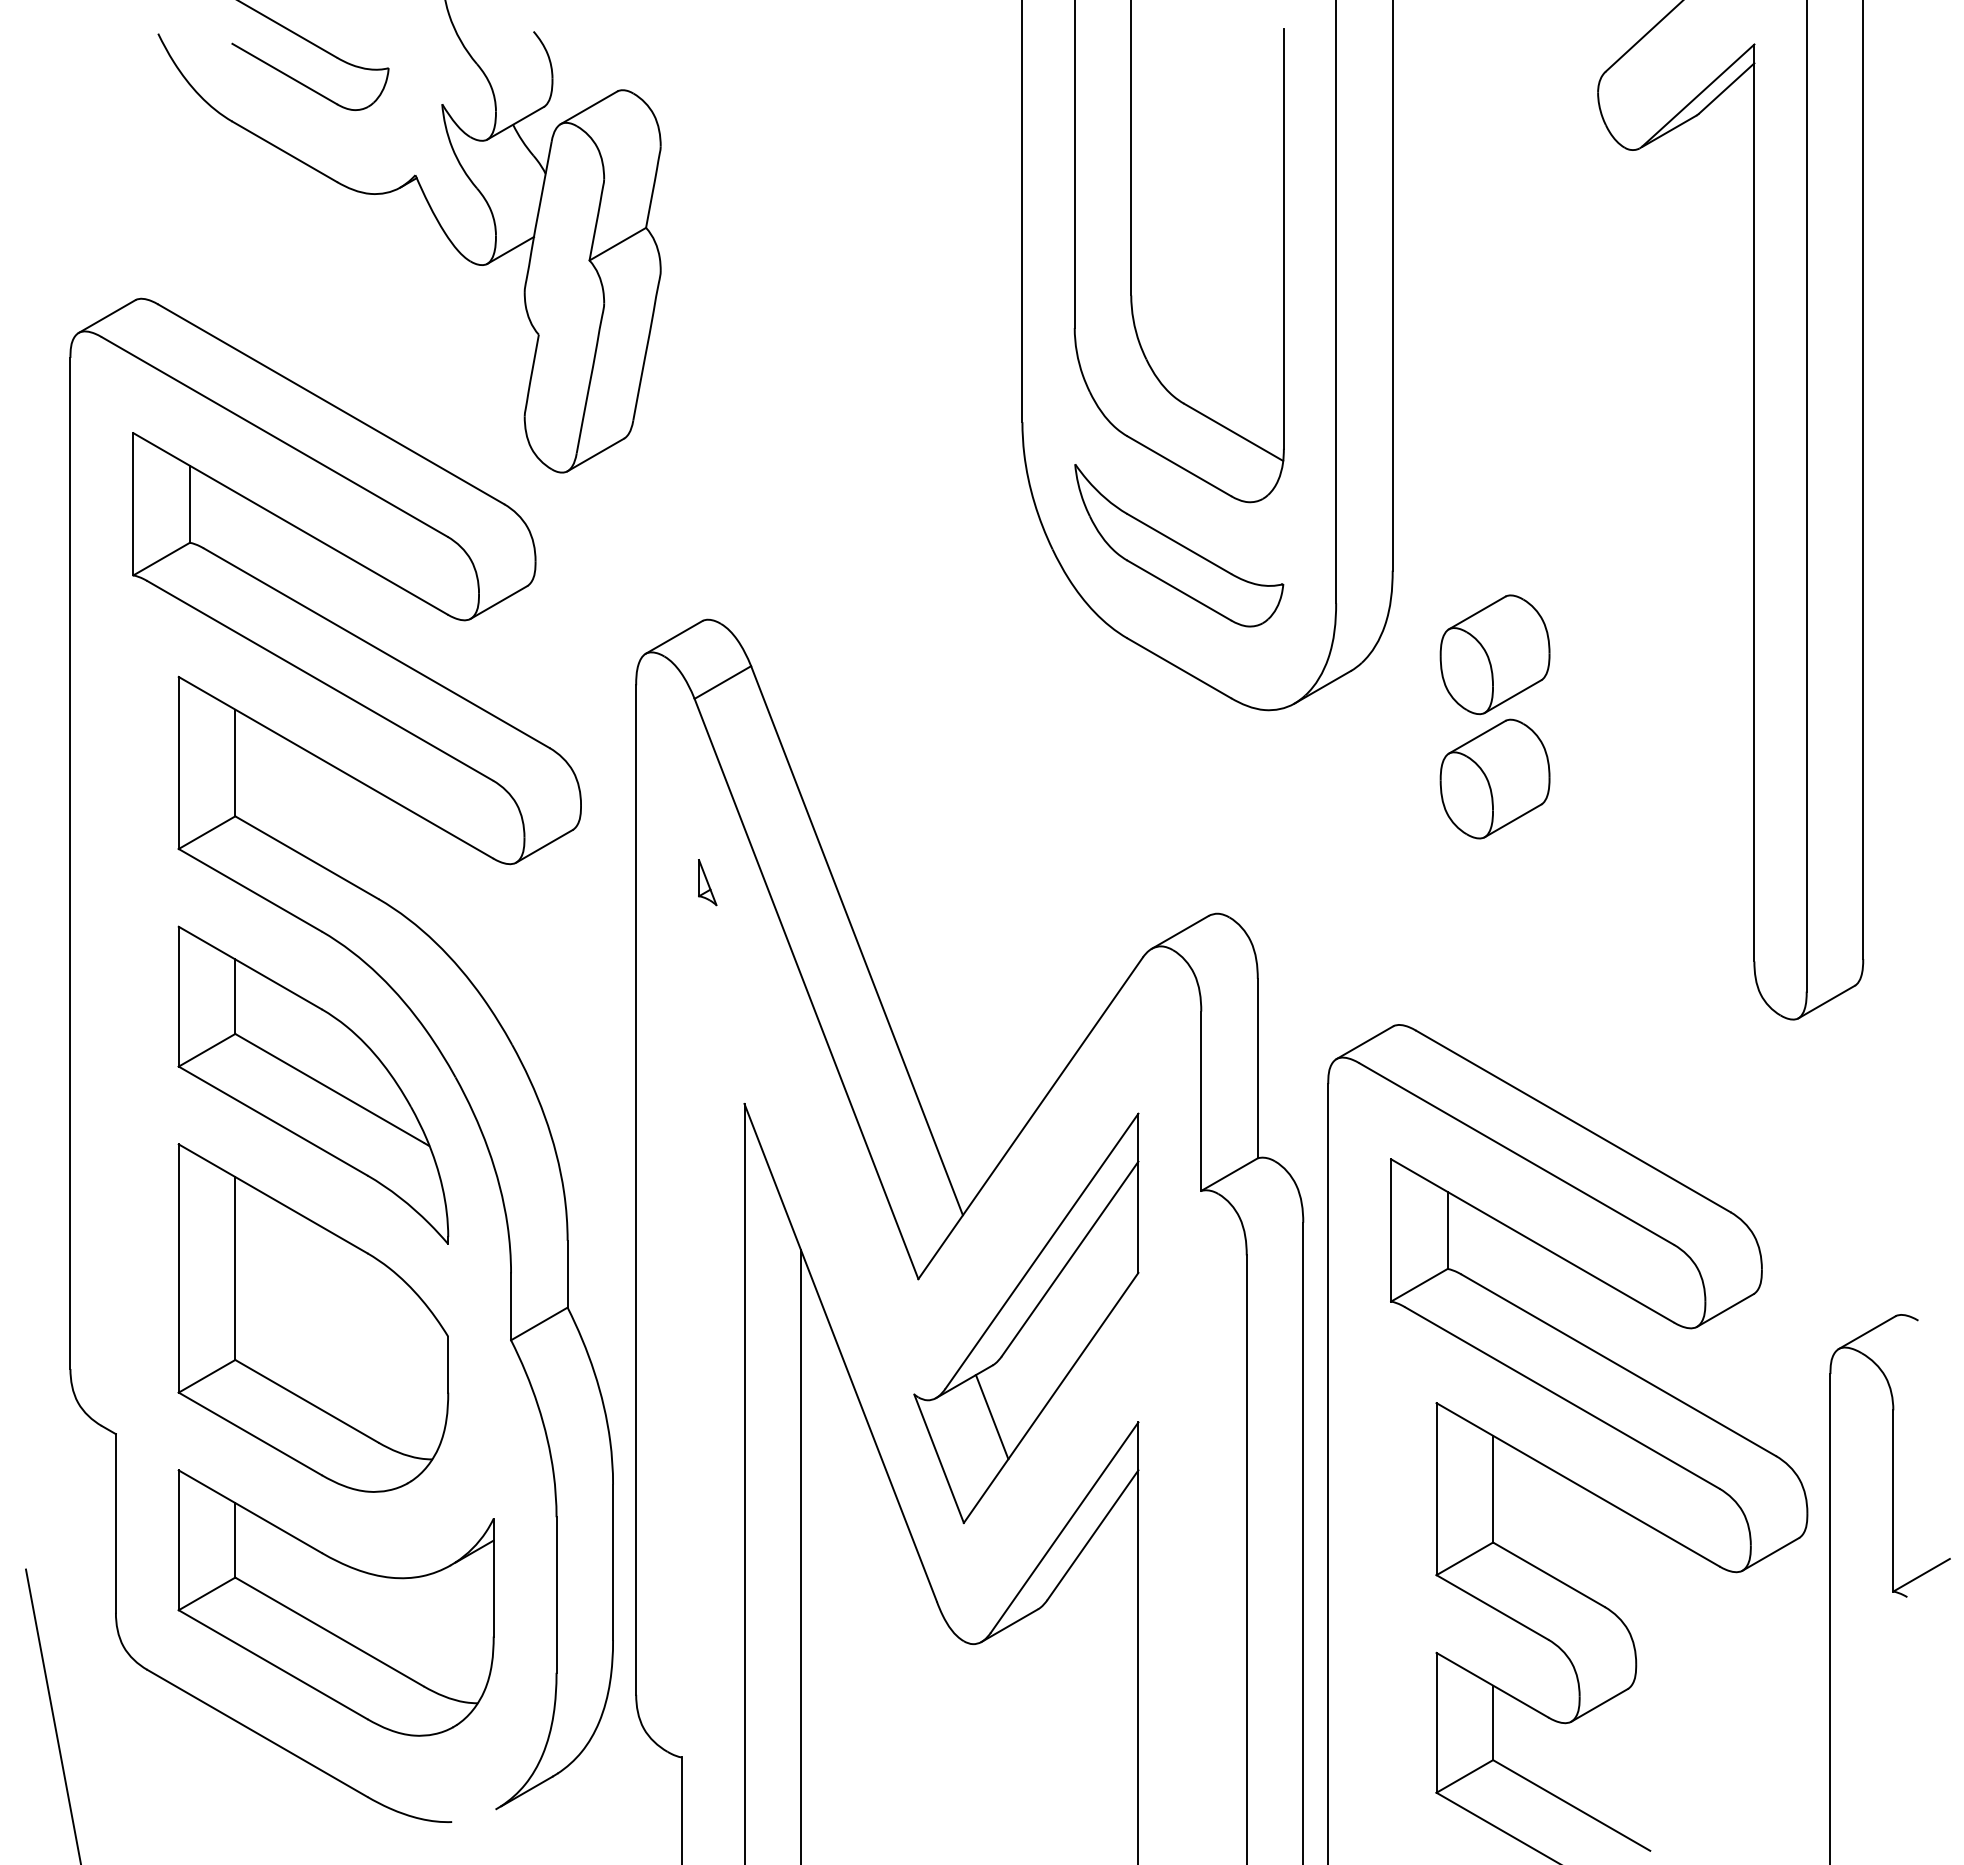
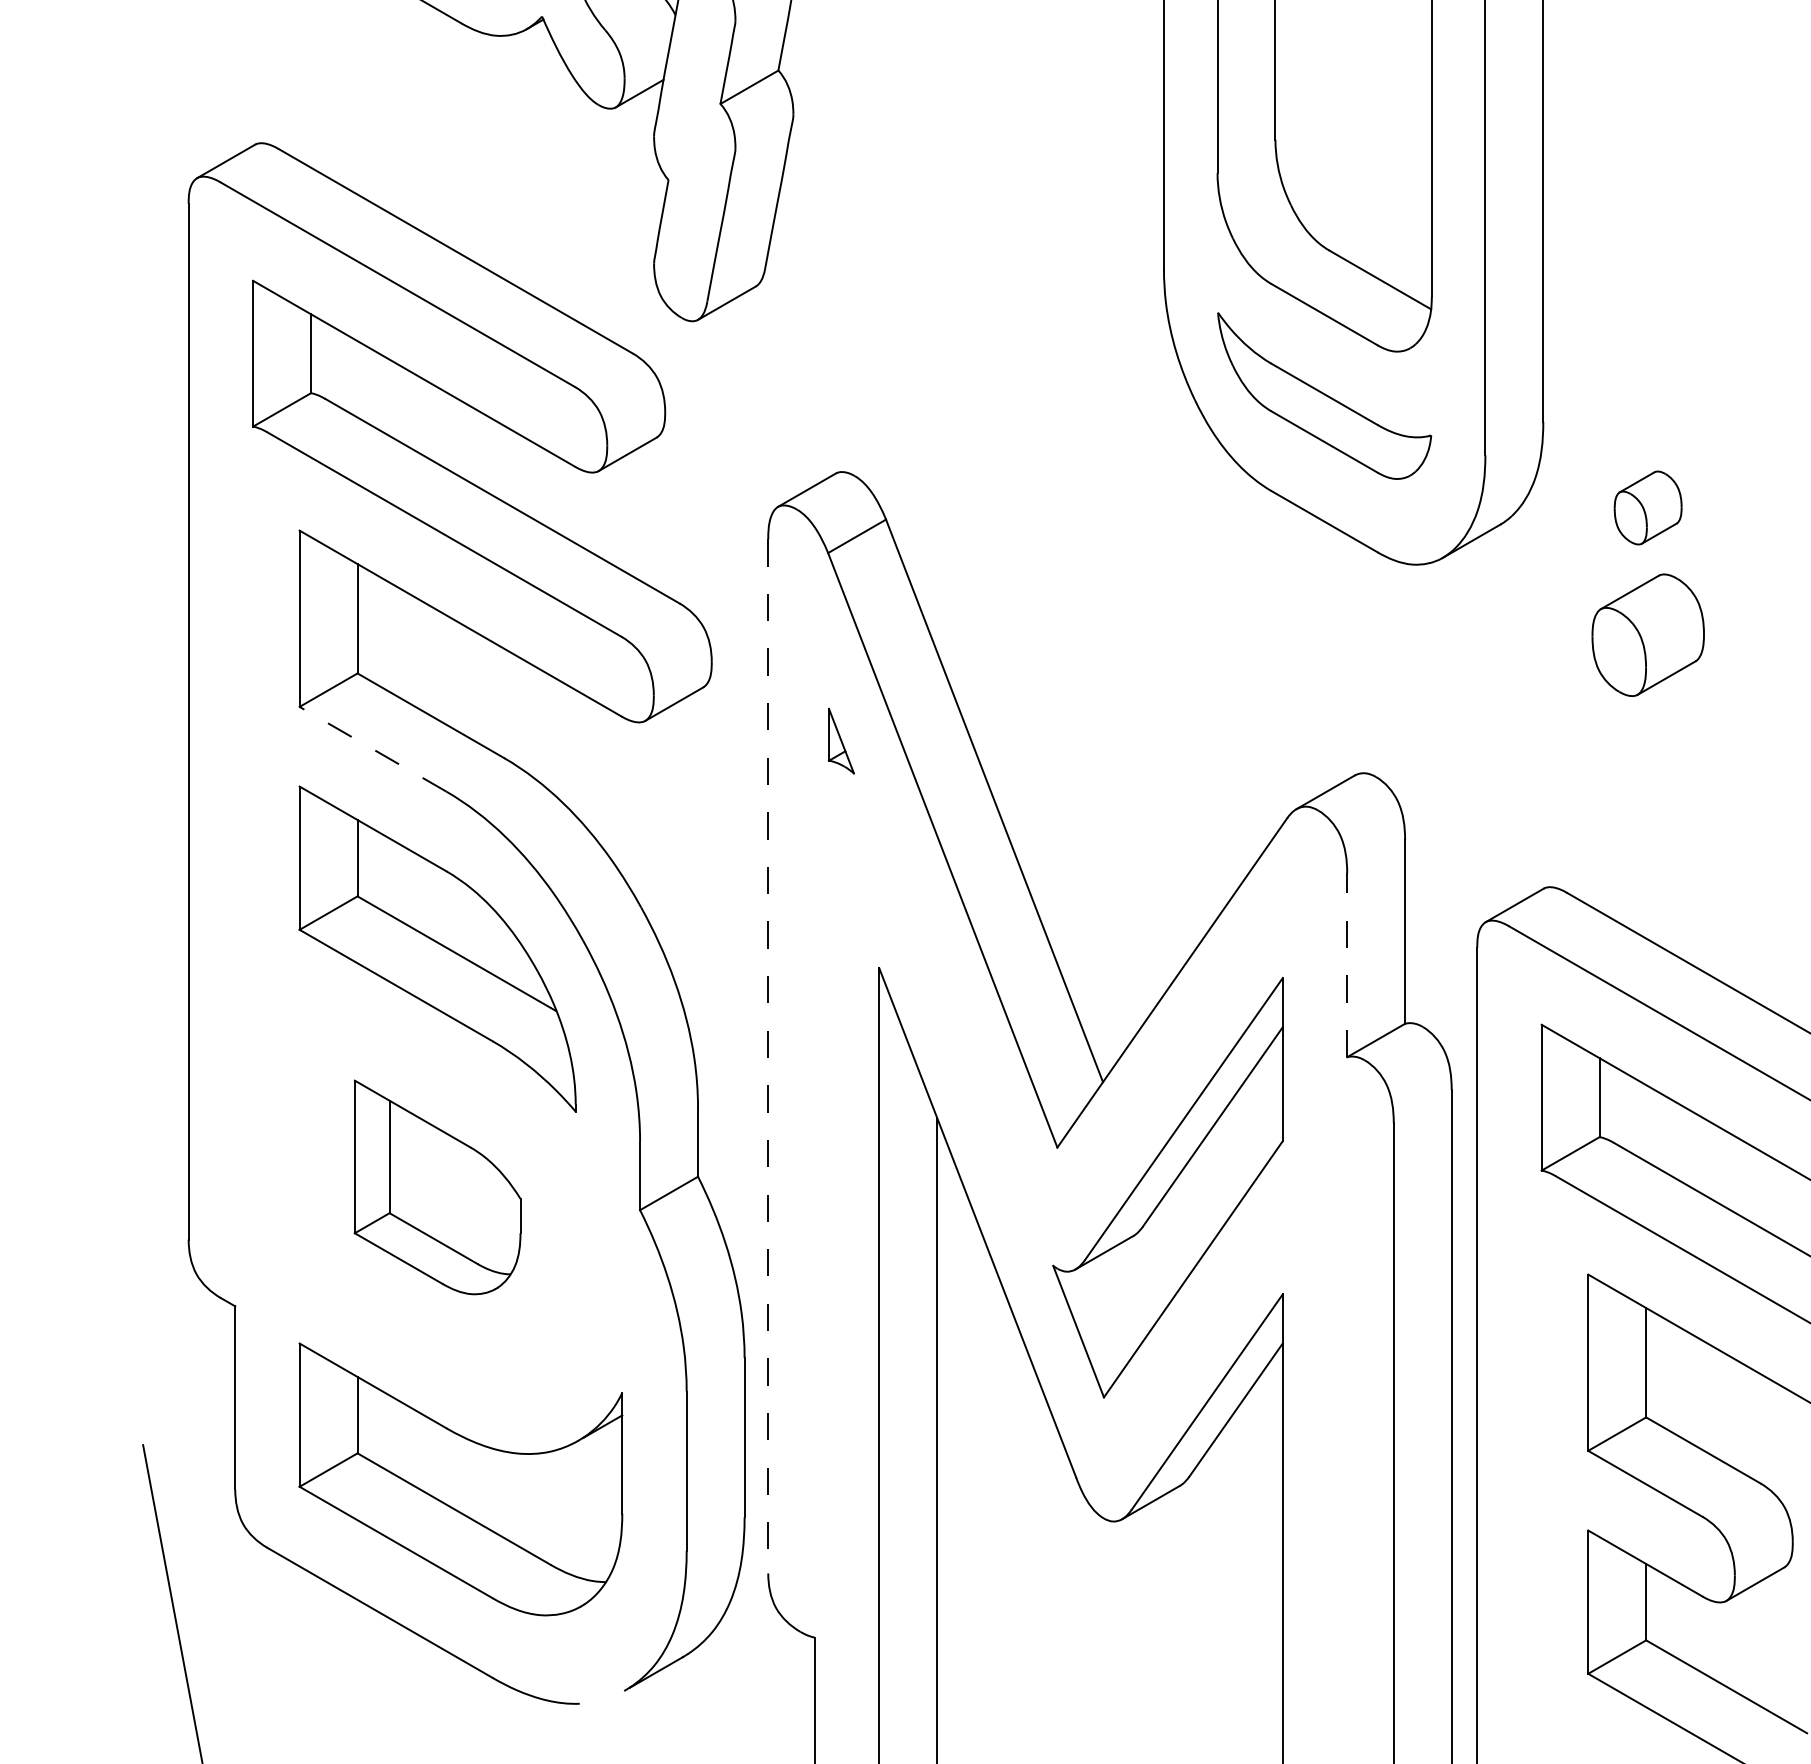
part: (1494, 654) -> (1647, 507), size x0.6
part: (707, 882) -> (841, 741), size x1.4
line: (250, 890) -> (373, 749), solid -> dashed
line: (1201, 1101) -> (1347, 965), solid -> dashed
line: (636, 1190) -> (768, 1056), solid -> dashed
part: (313, 1317) -> (437, 1186), size x0.6
line: (991, 1417) -> (1132, 1289), removed

